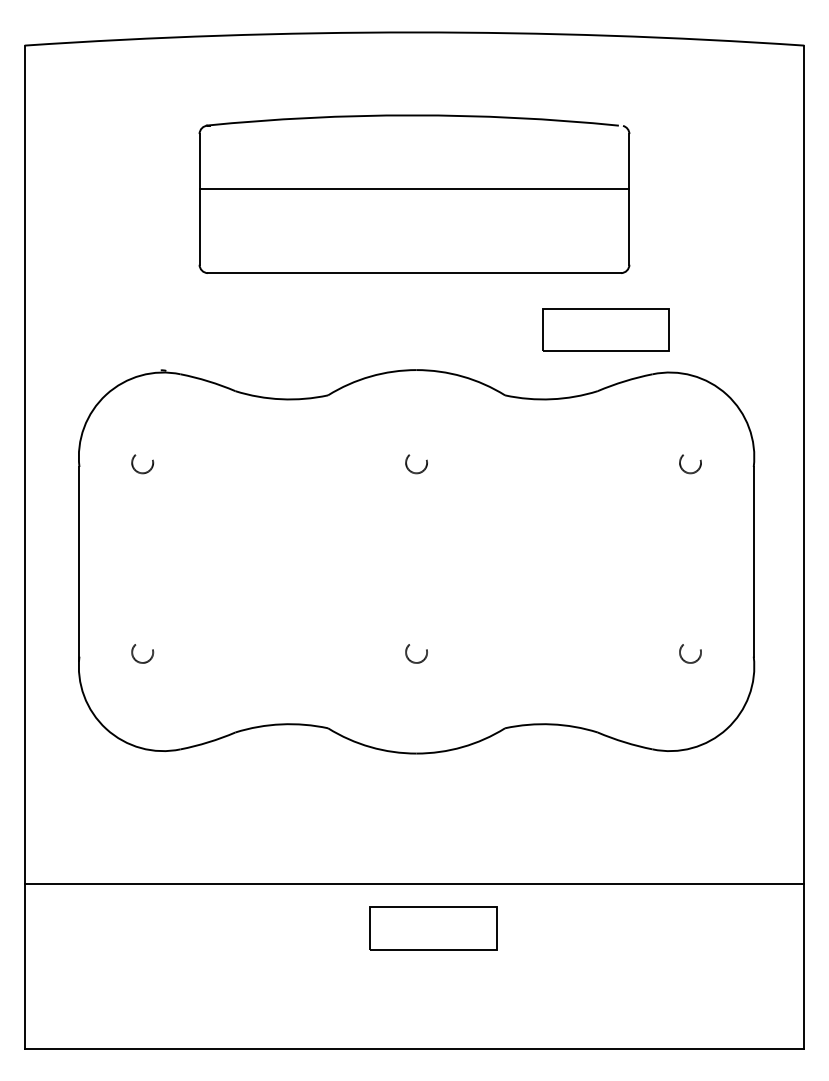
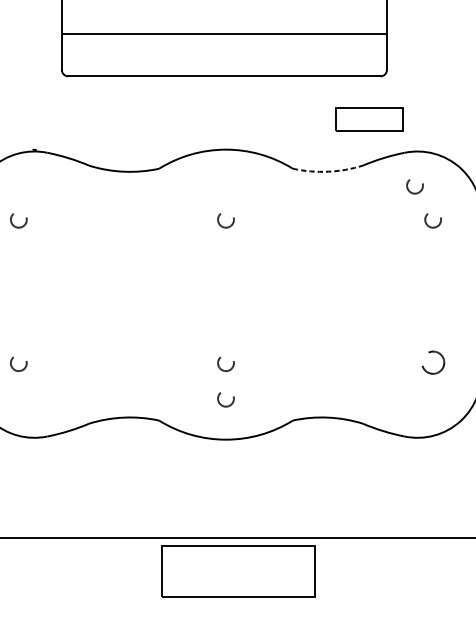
line: (414, 188) -> (224, 33), moved
part: (605, 329) -> (368, 118), size x0.7
arc: (551, 399) -> (328, 171), solid -> dashed
circle: (666, 419) -> (415, 187), added
circle: (690, 653) -> (433, 363), size x1.4
circle: (416, 700) -> (225, 399), added
part: (433, 928) -> (238, 571), size x1.6

